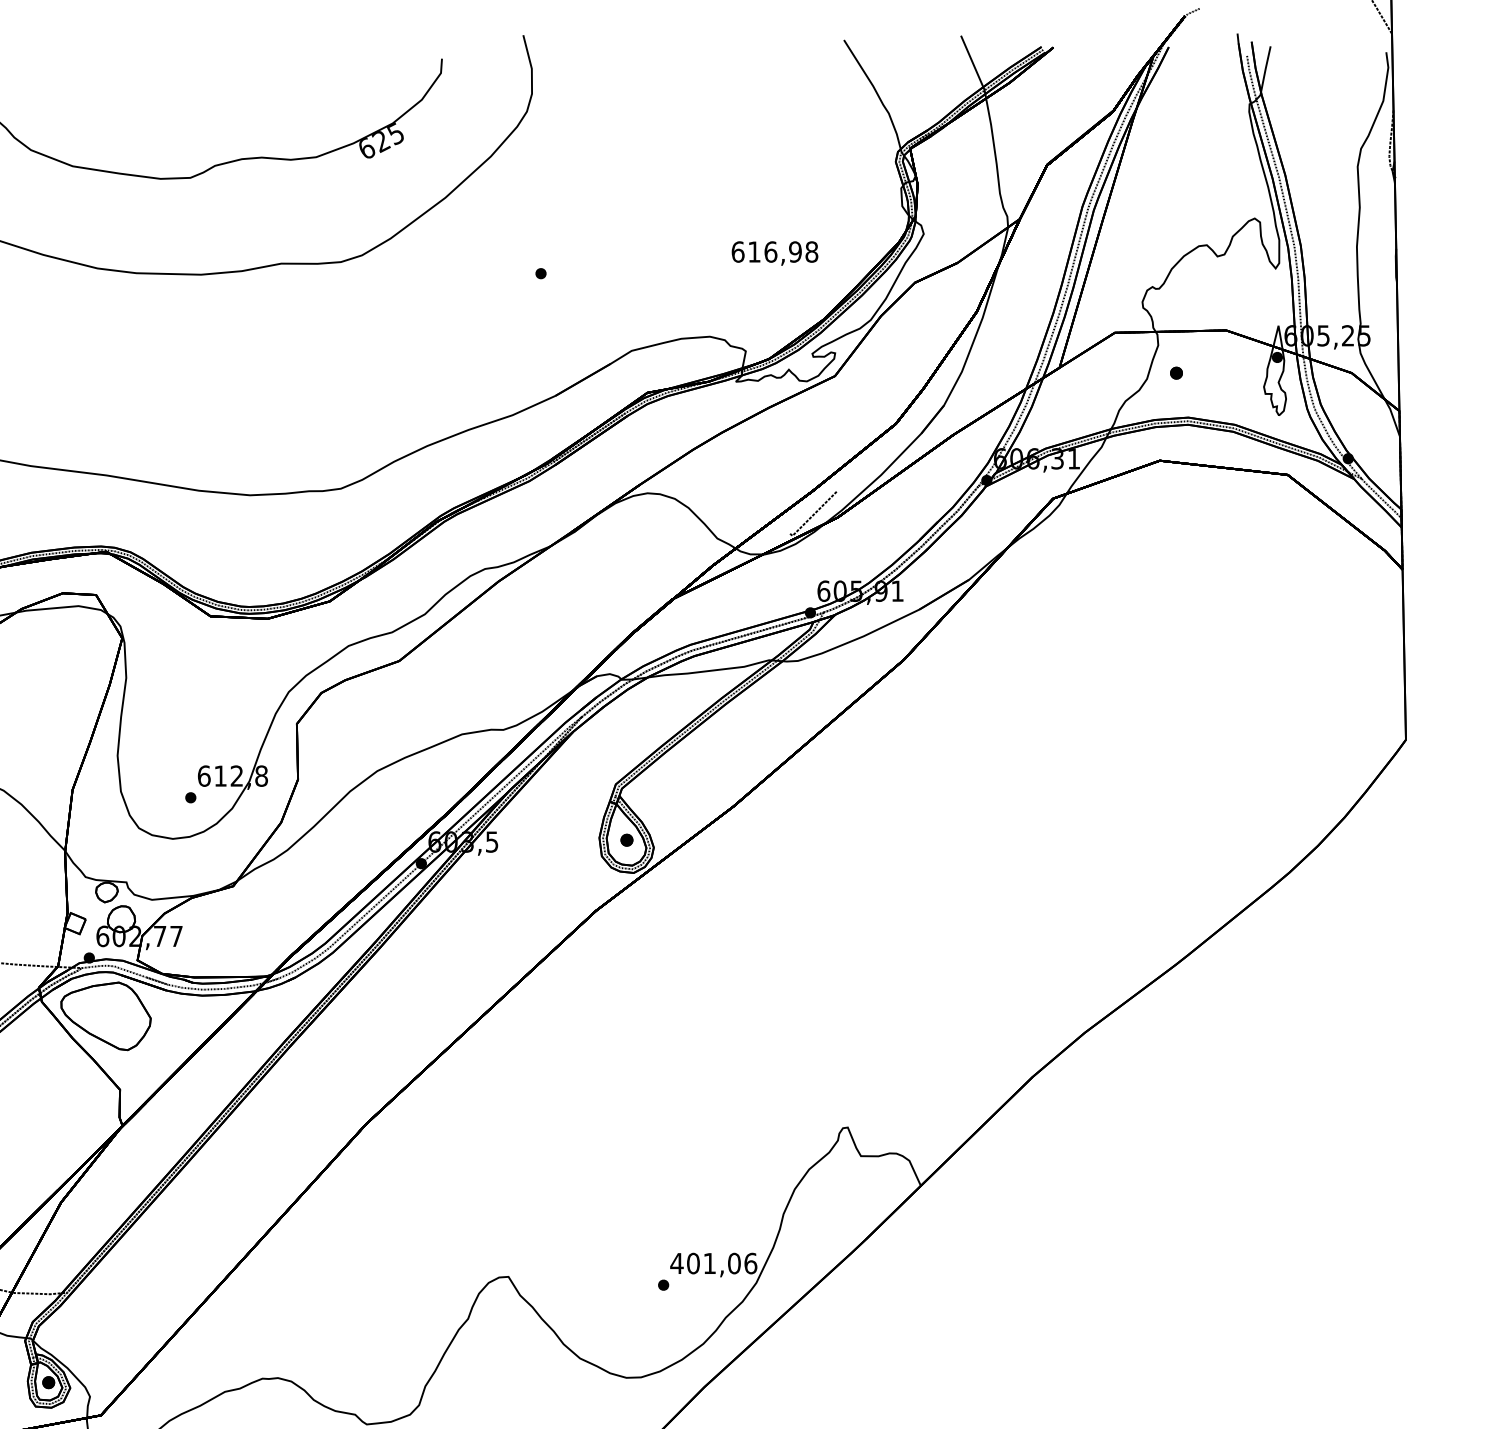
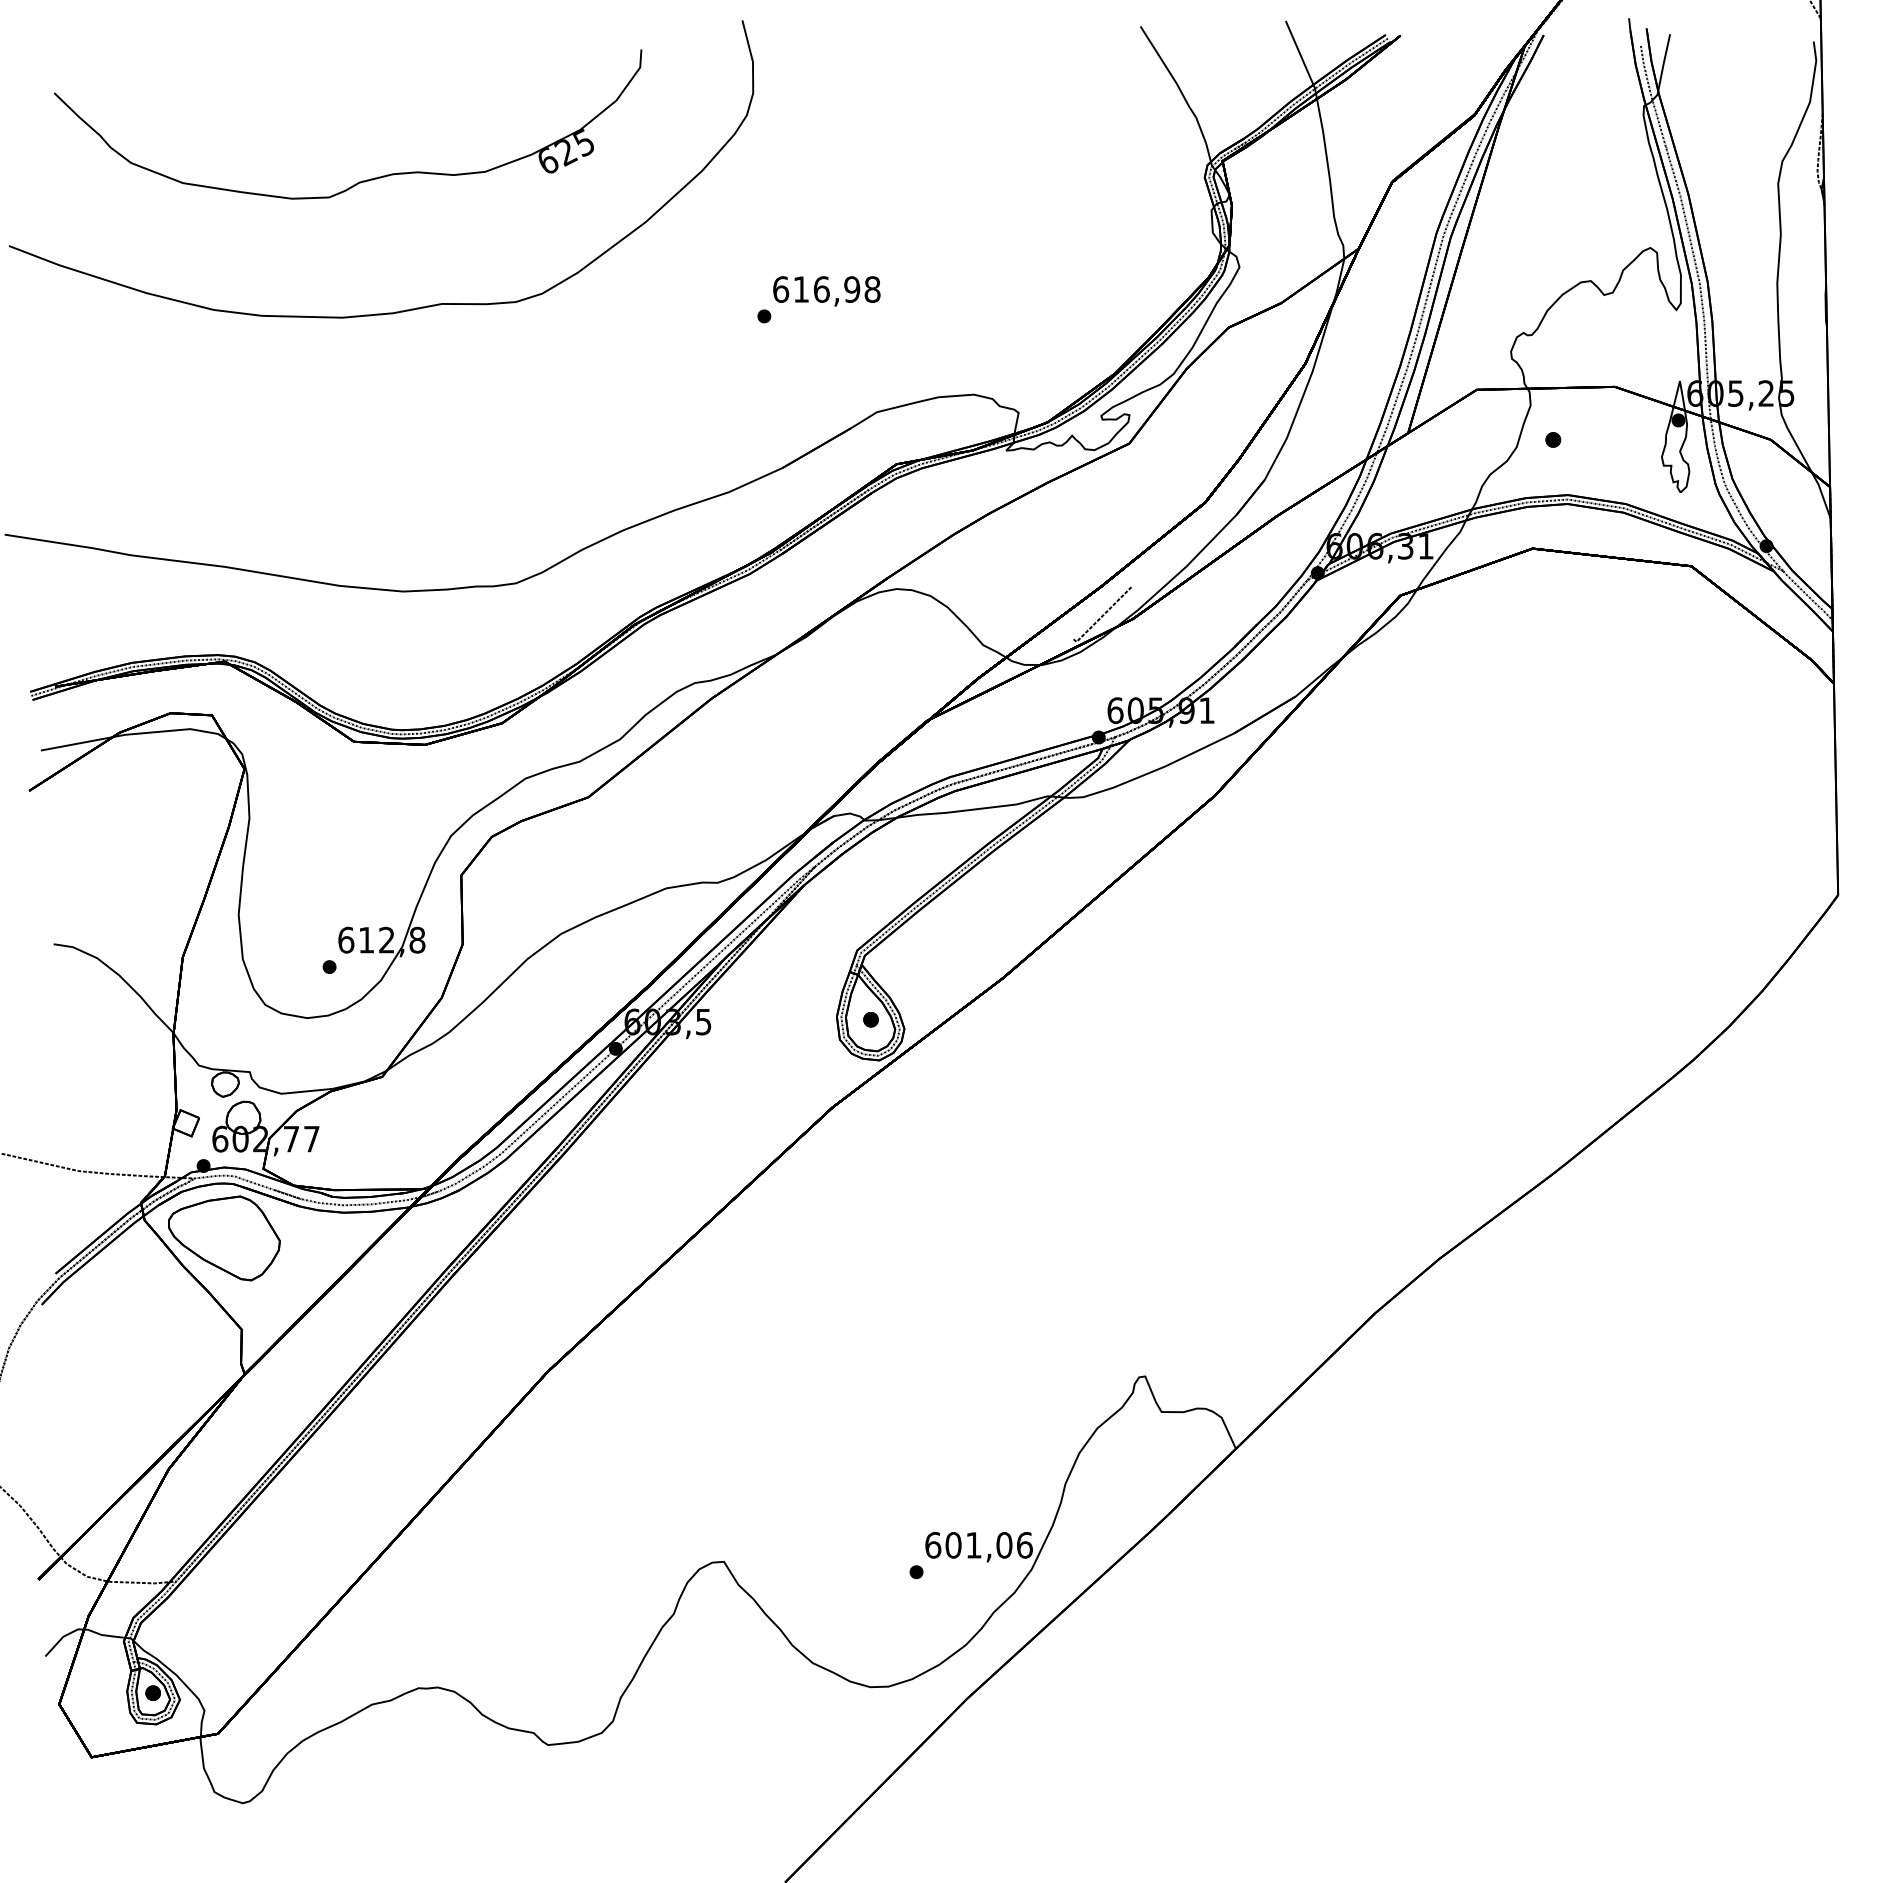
text: (774, 253) -> (826, 291), moved
text: (676, 1263) -> (932, 1545), 401,06 -> 601,06

